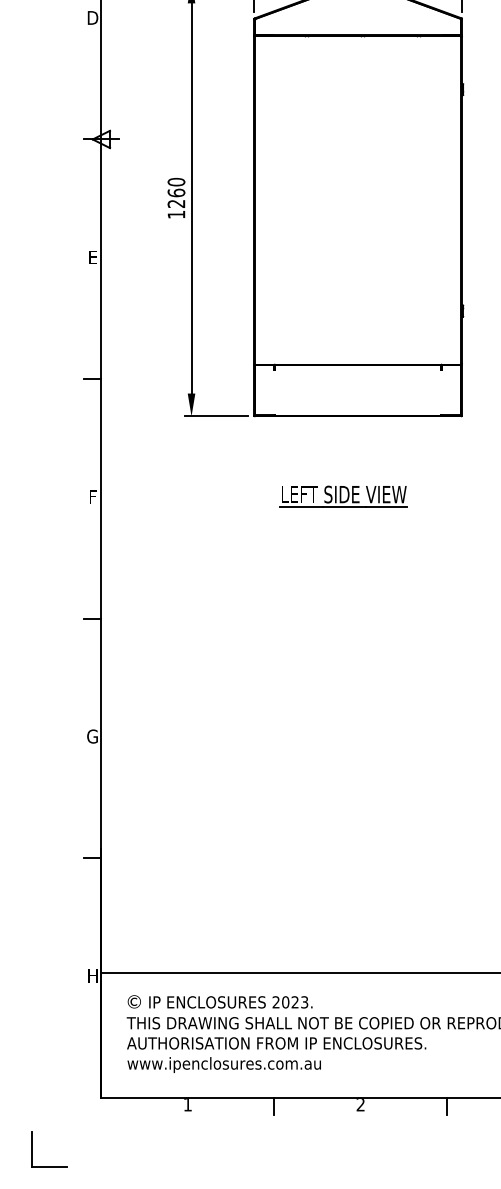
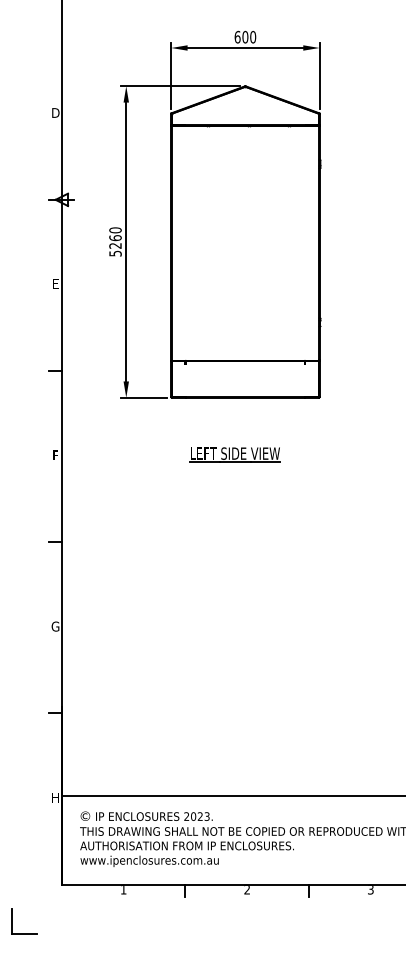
text: (176, 214) -> (115, 253), 1260 -> 5260

